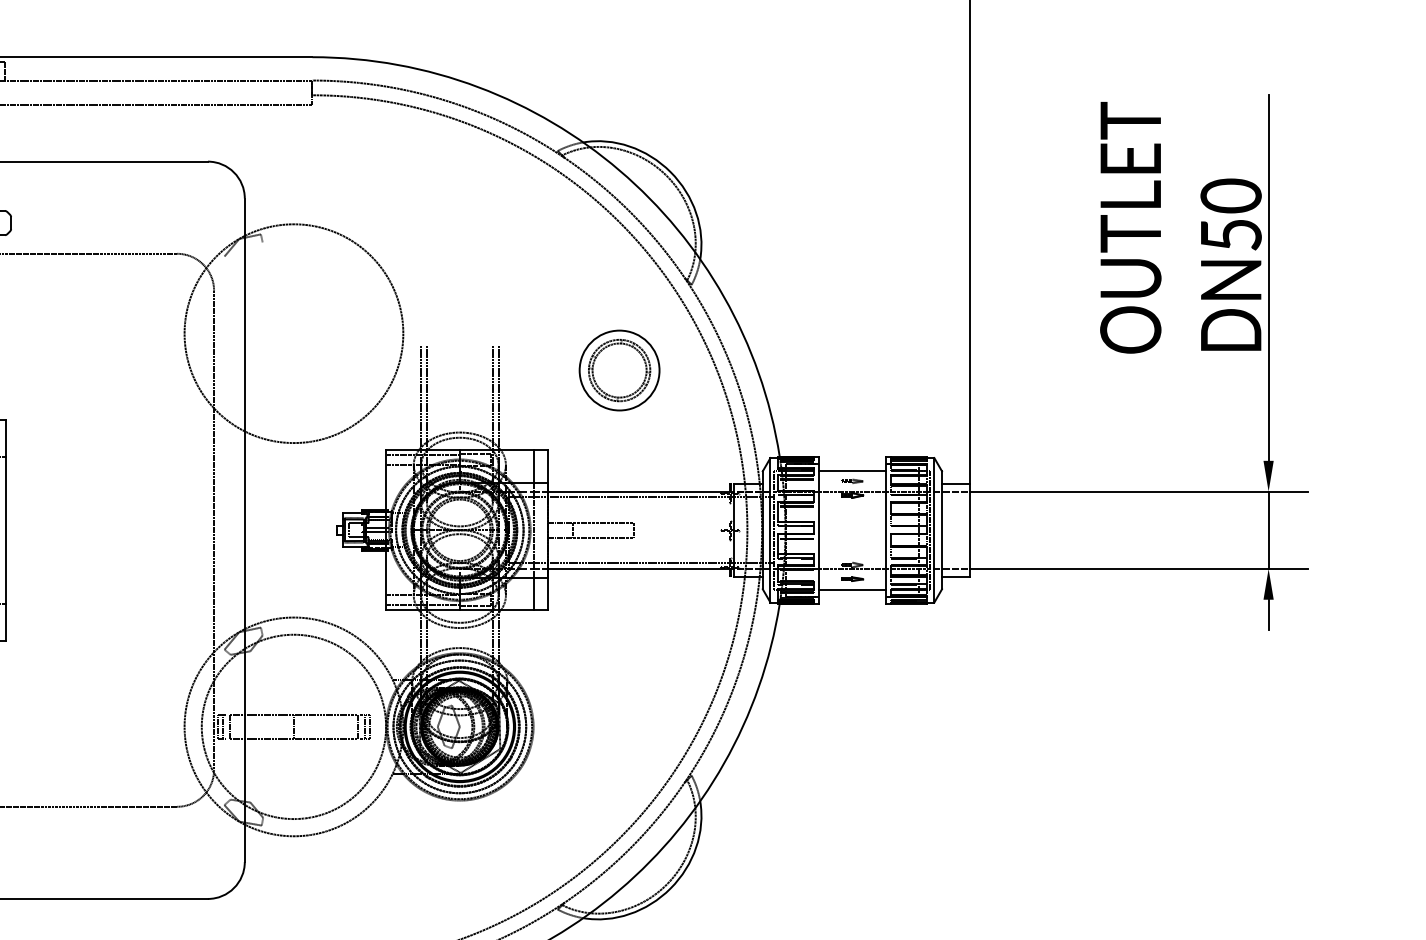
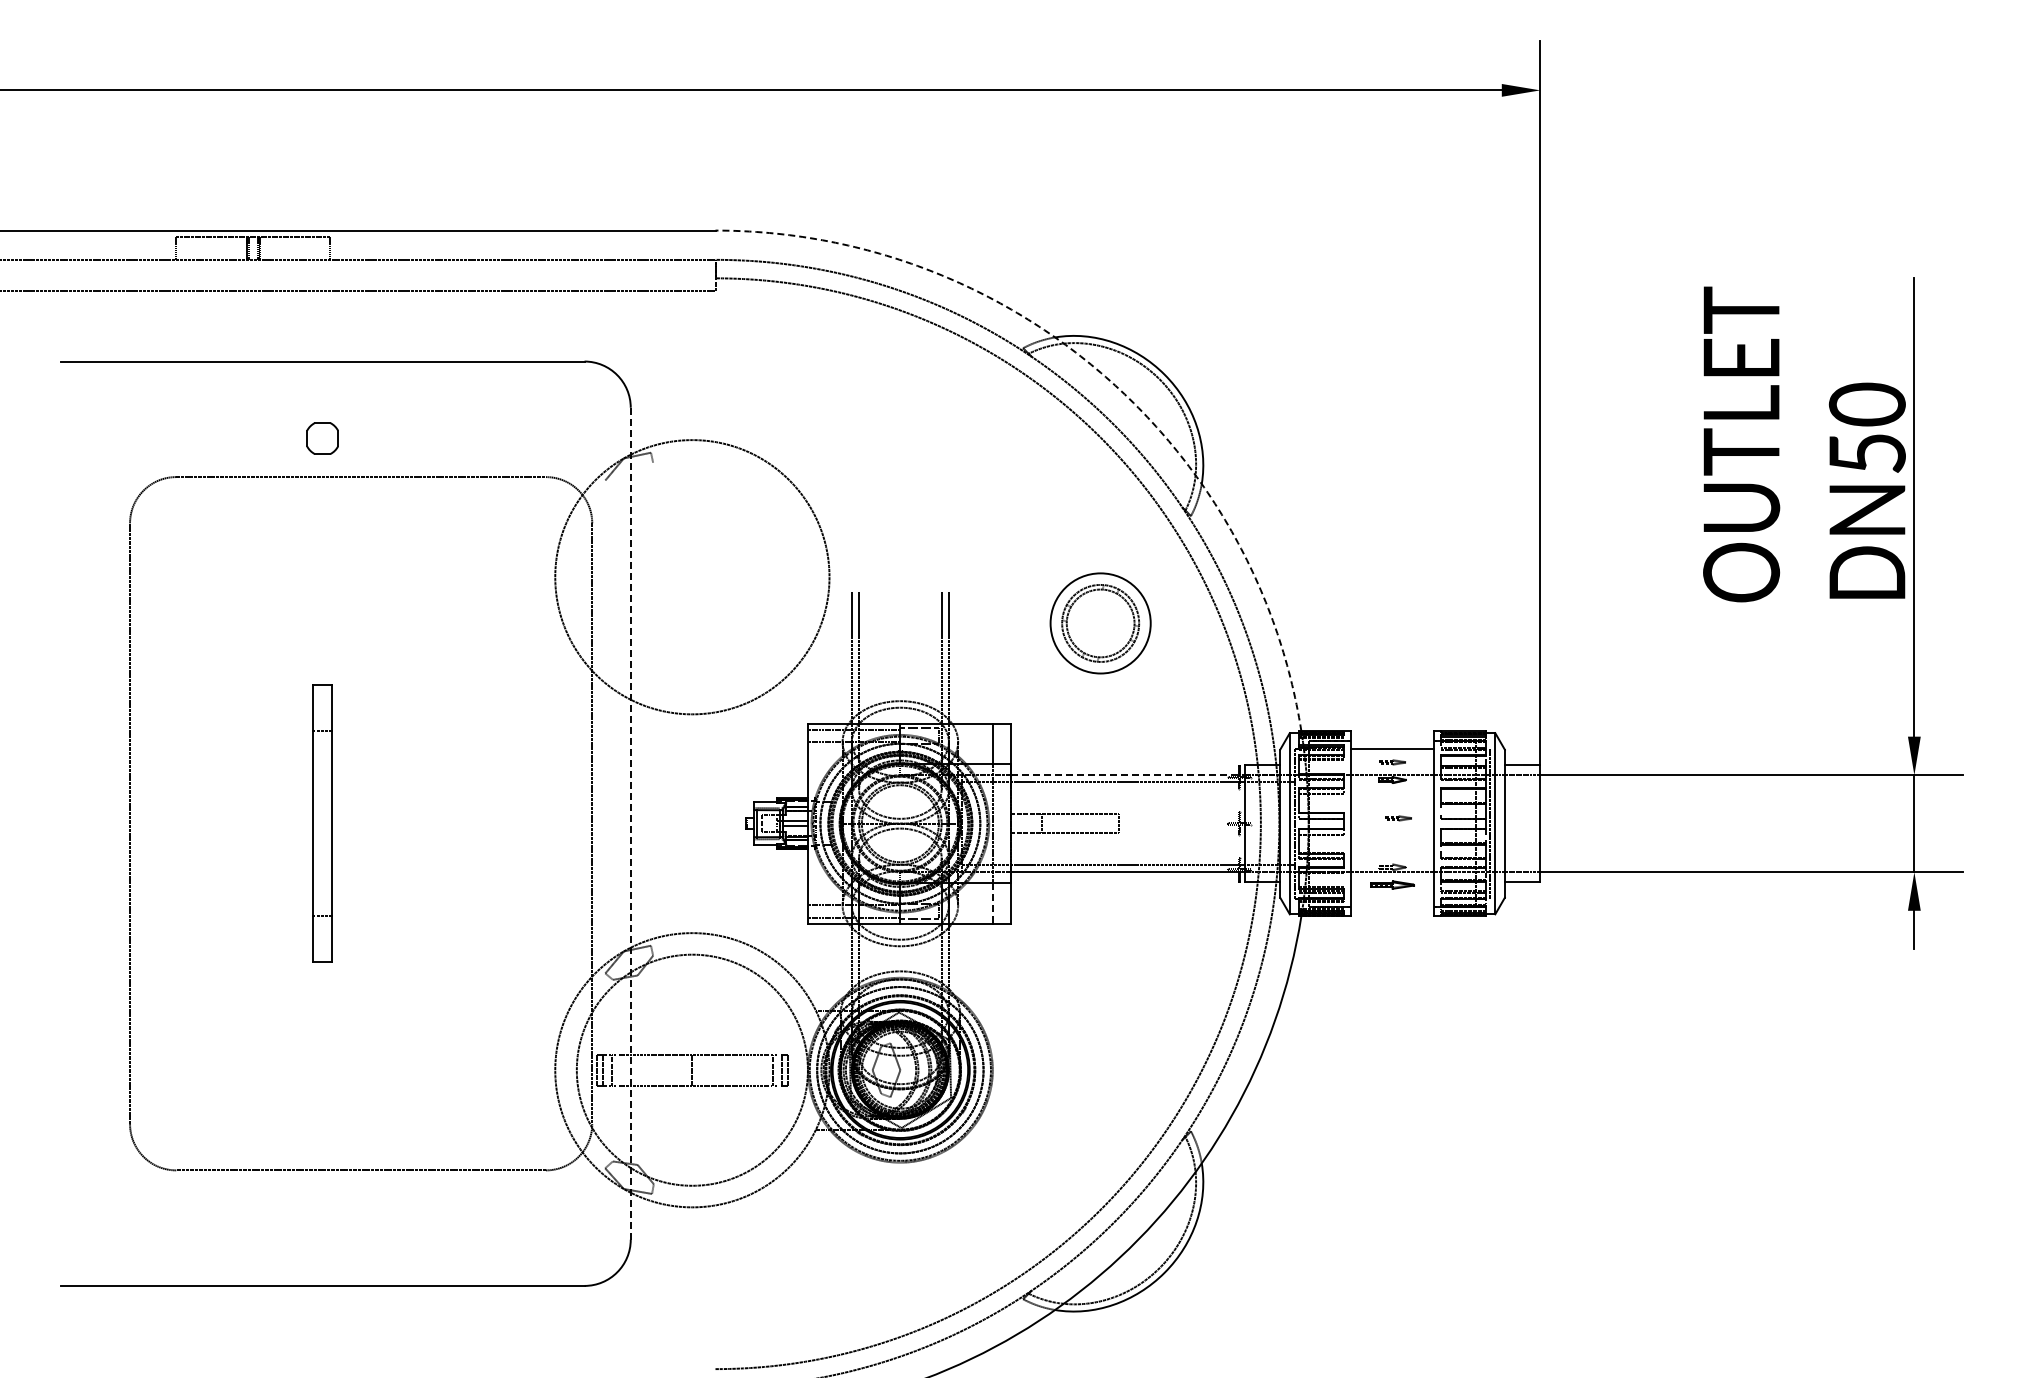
arc: (619, 170) -> (1100, 372), solid -> dashed
line: (641, 491) -> (1128, 775), solid -> dashed
part: (857, 526) -> (1398, 818), added
line: (244, 530) -> (630, 823), solid -> dashed
part: (852, 578) -> (1392, 884), size x1.6
line: (852, 589) -> (1392, 898), removed
line: (533, 593) -> (992, 903), solid -> dashed

